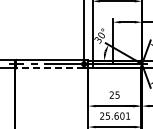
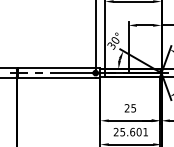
line: (50, 68) -> (57, 78), dashed -> solid

